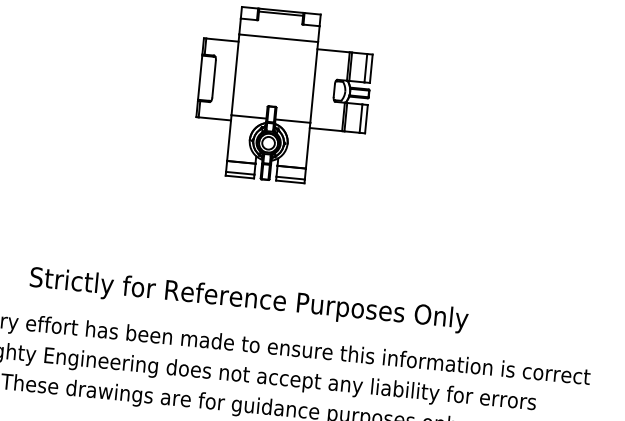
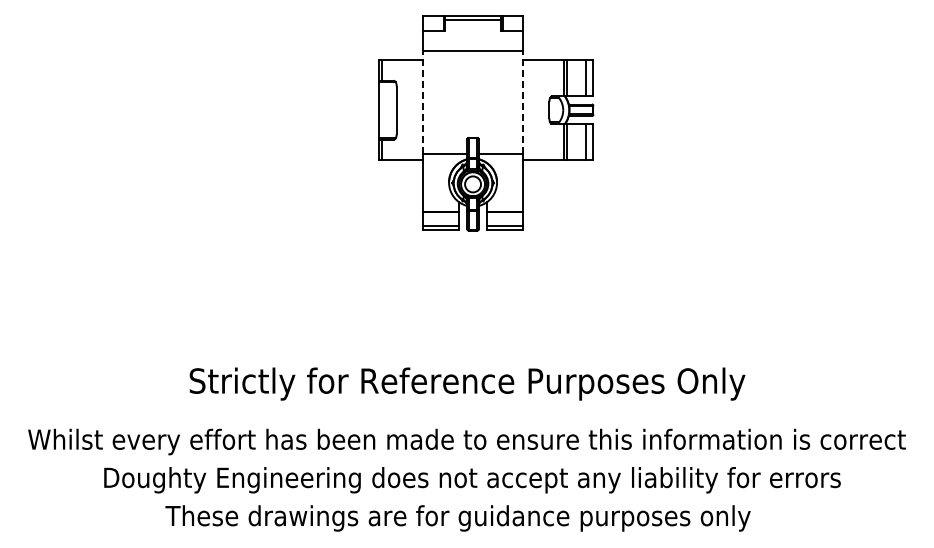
line: (235, 74) -> (423, 101), solid -> dashed
line: (314, 81) -> (523, 101), solid -> dashed

